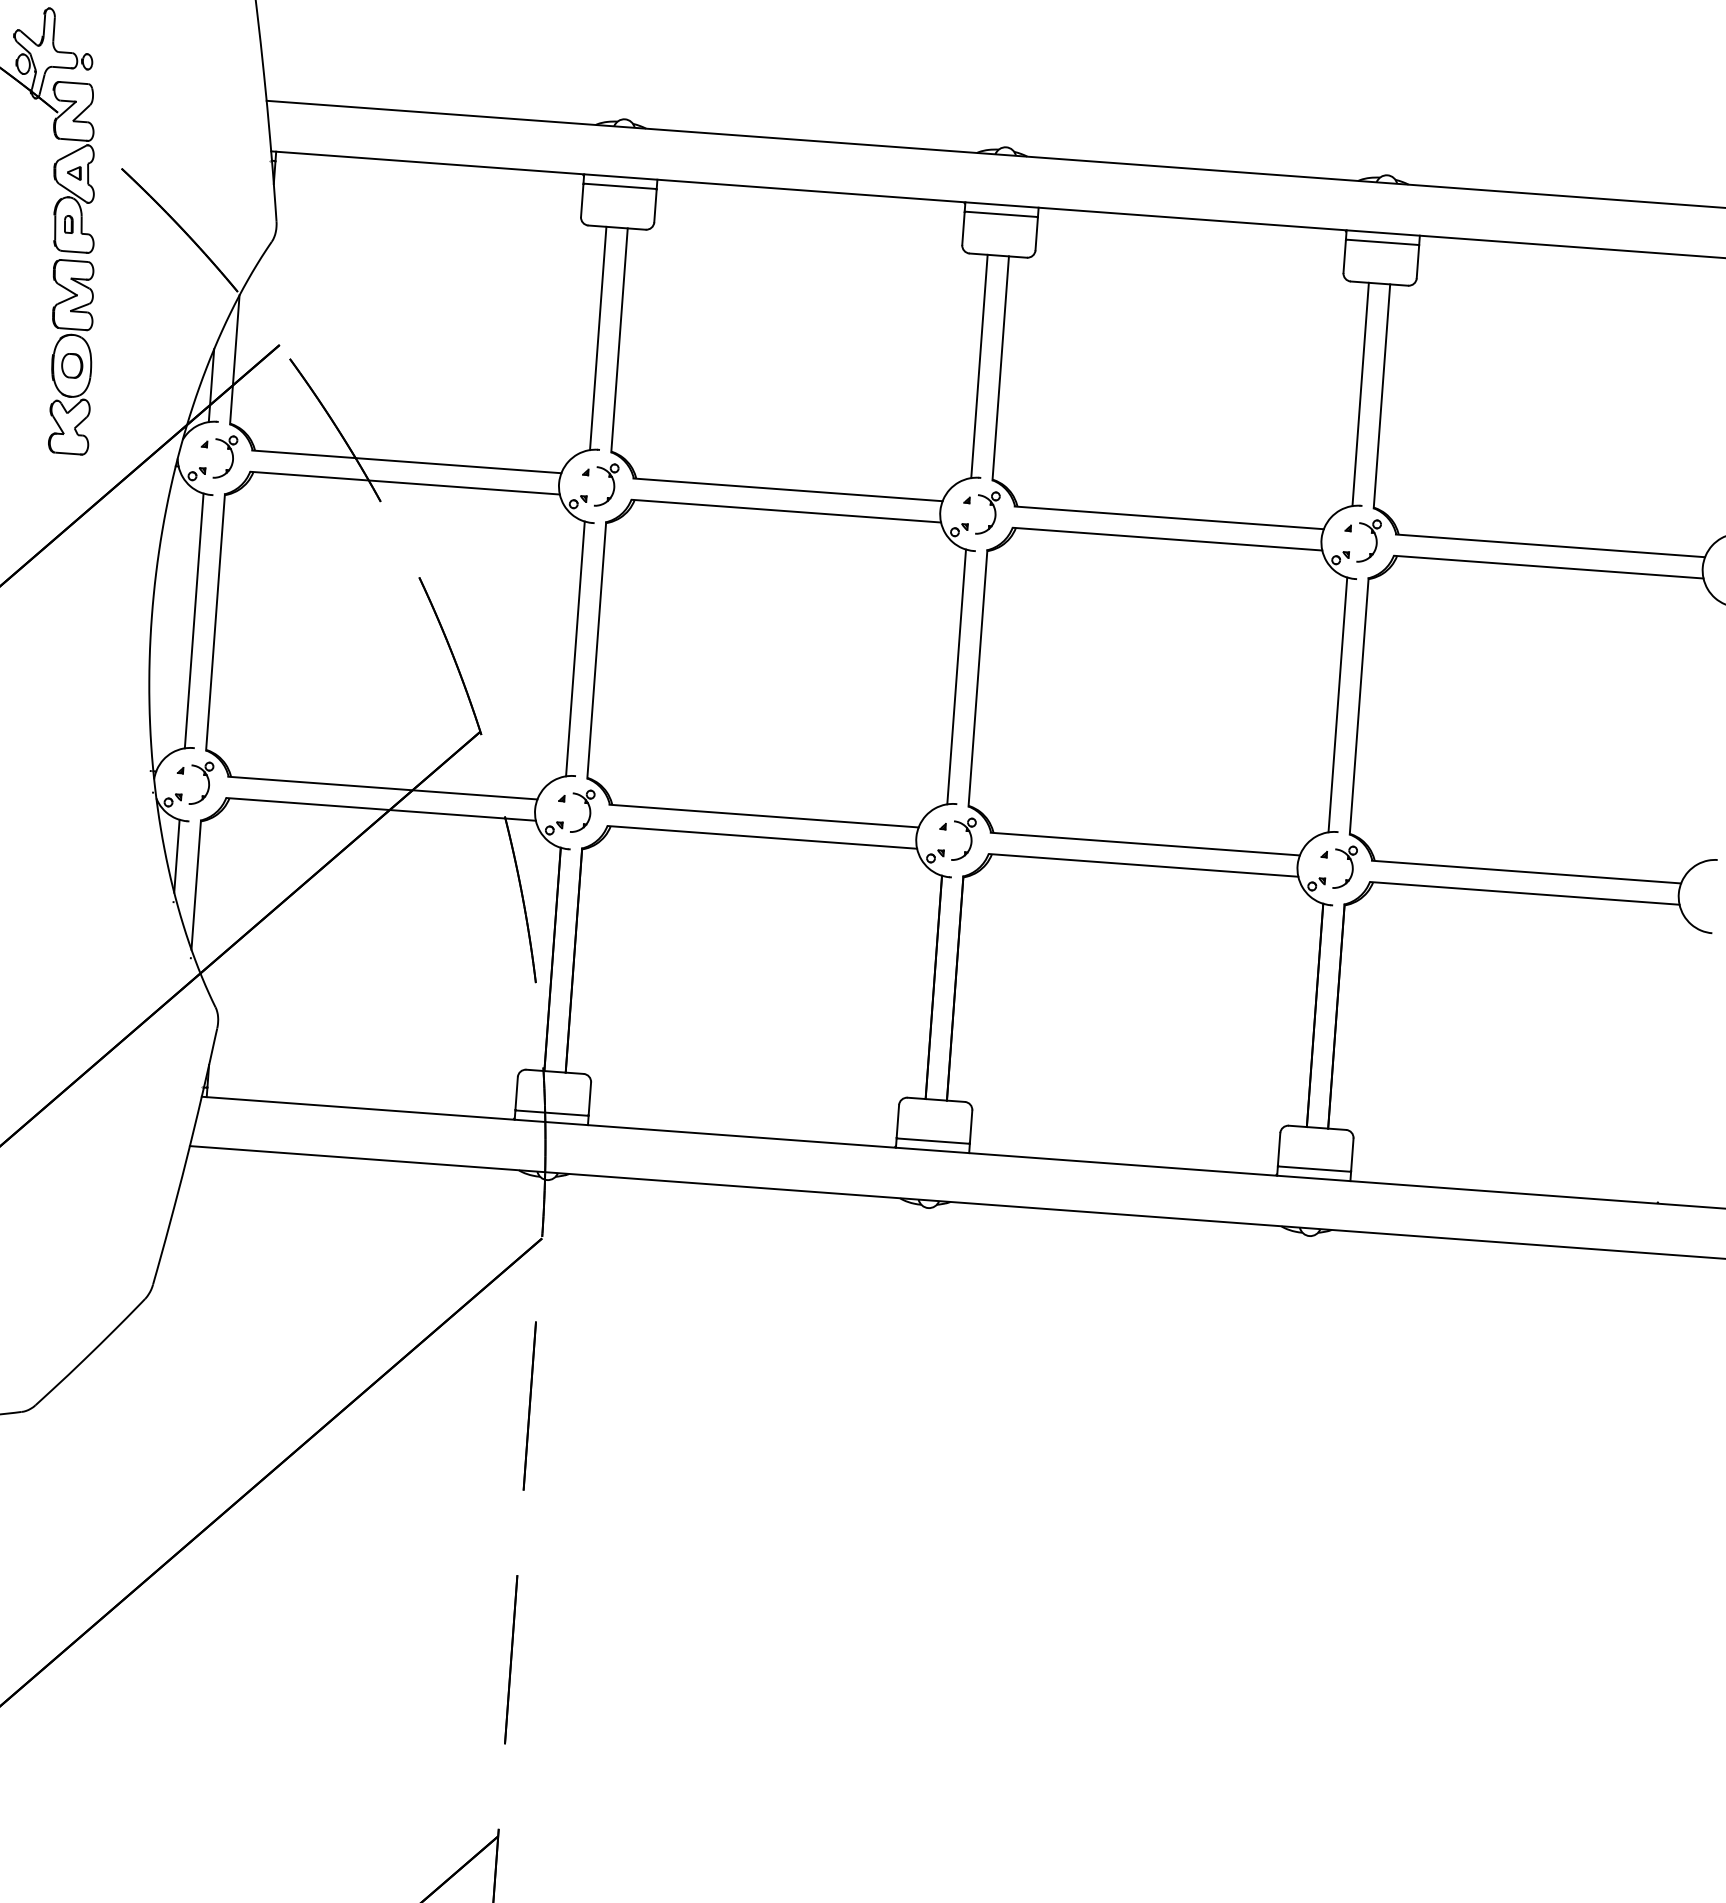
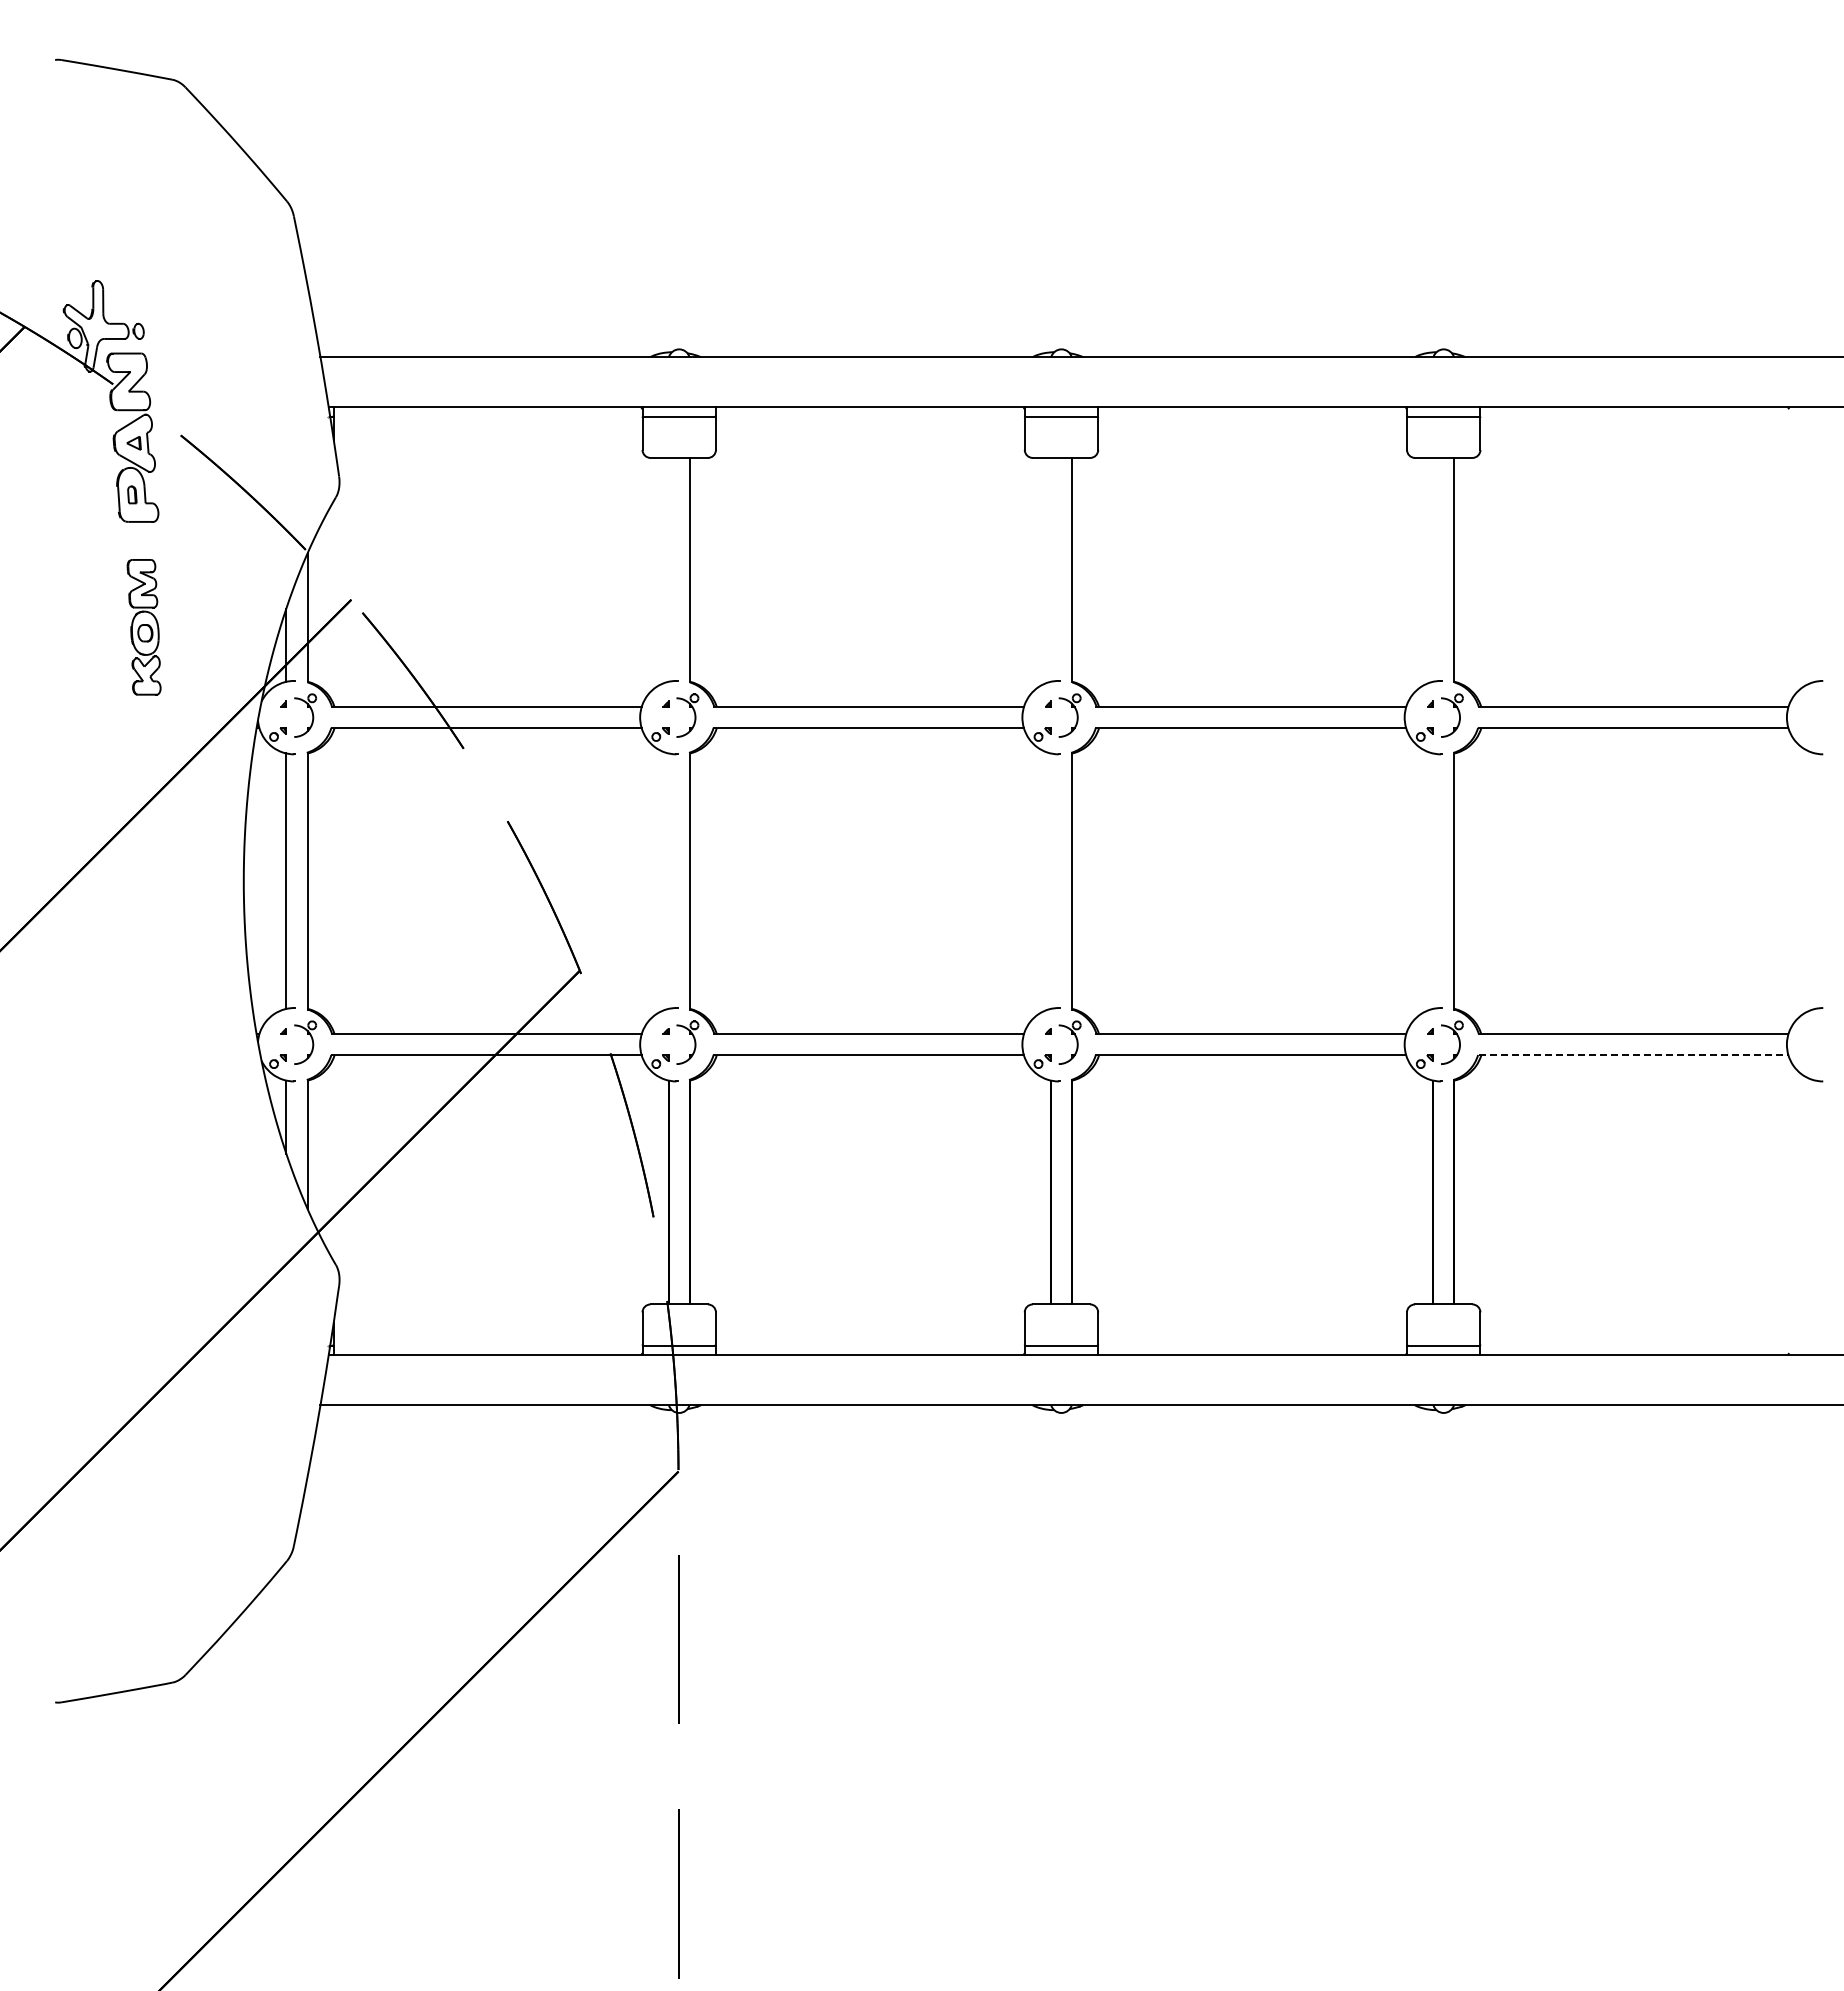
line: (598, 338) -> (668, 569), removed
part: (70, 357) -> (143, 627), size x0.7
line: (979, 366) -> (1050, 569), removed
line: (1361, 394) -> (1433, 569), removed
line: (575, 648) -> (668, 880), removed
line: (956, 676) -> (1050, 880), removed
line: (1338, 704) -> (1433, 880), removed
line: (1525, 893) -> (1633, 1055), solid -> dashed

